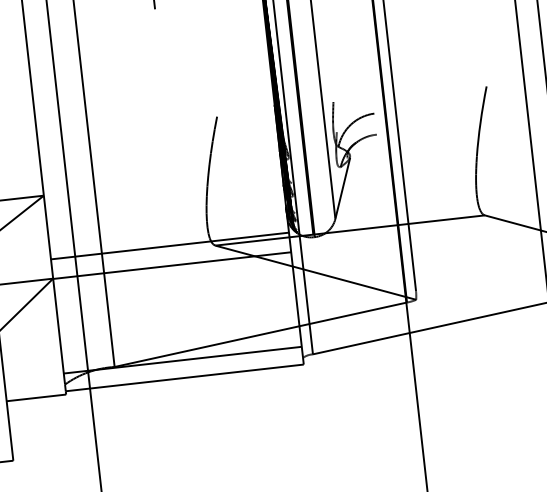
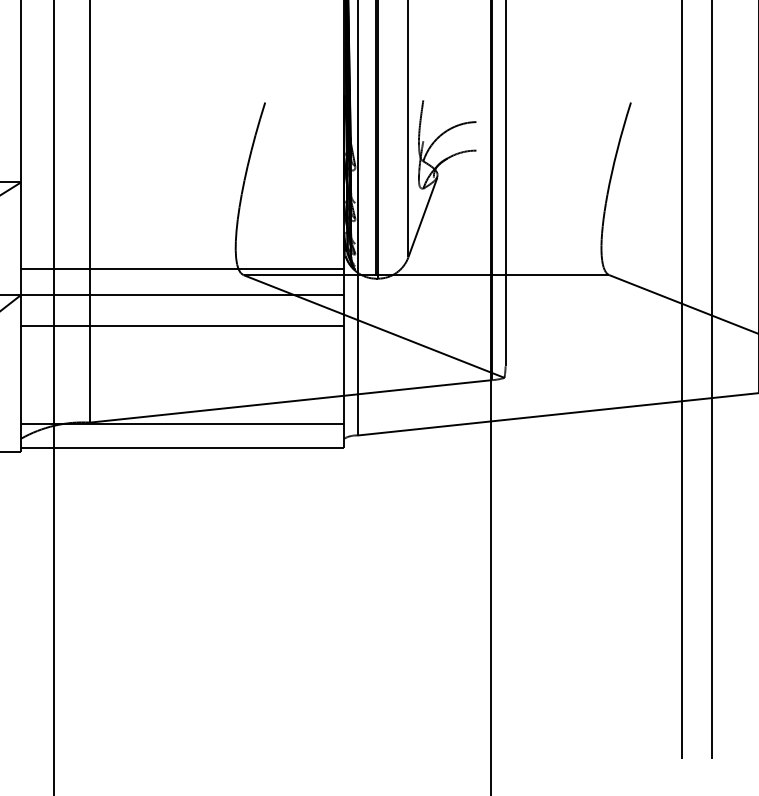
line: (174, 288) -> (182, 326), added

